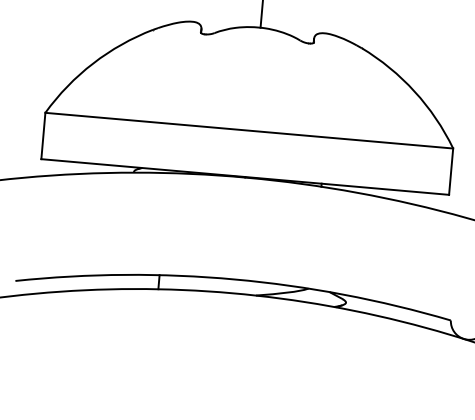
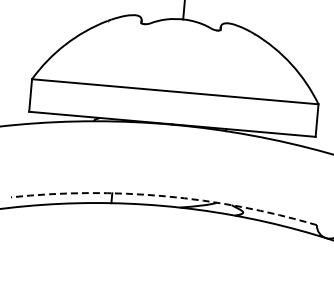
arc: (235, 279) -> (165, 196), solid -> dashed

